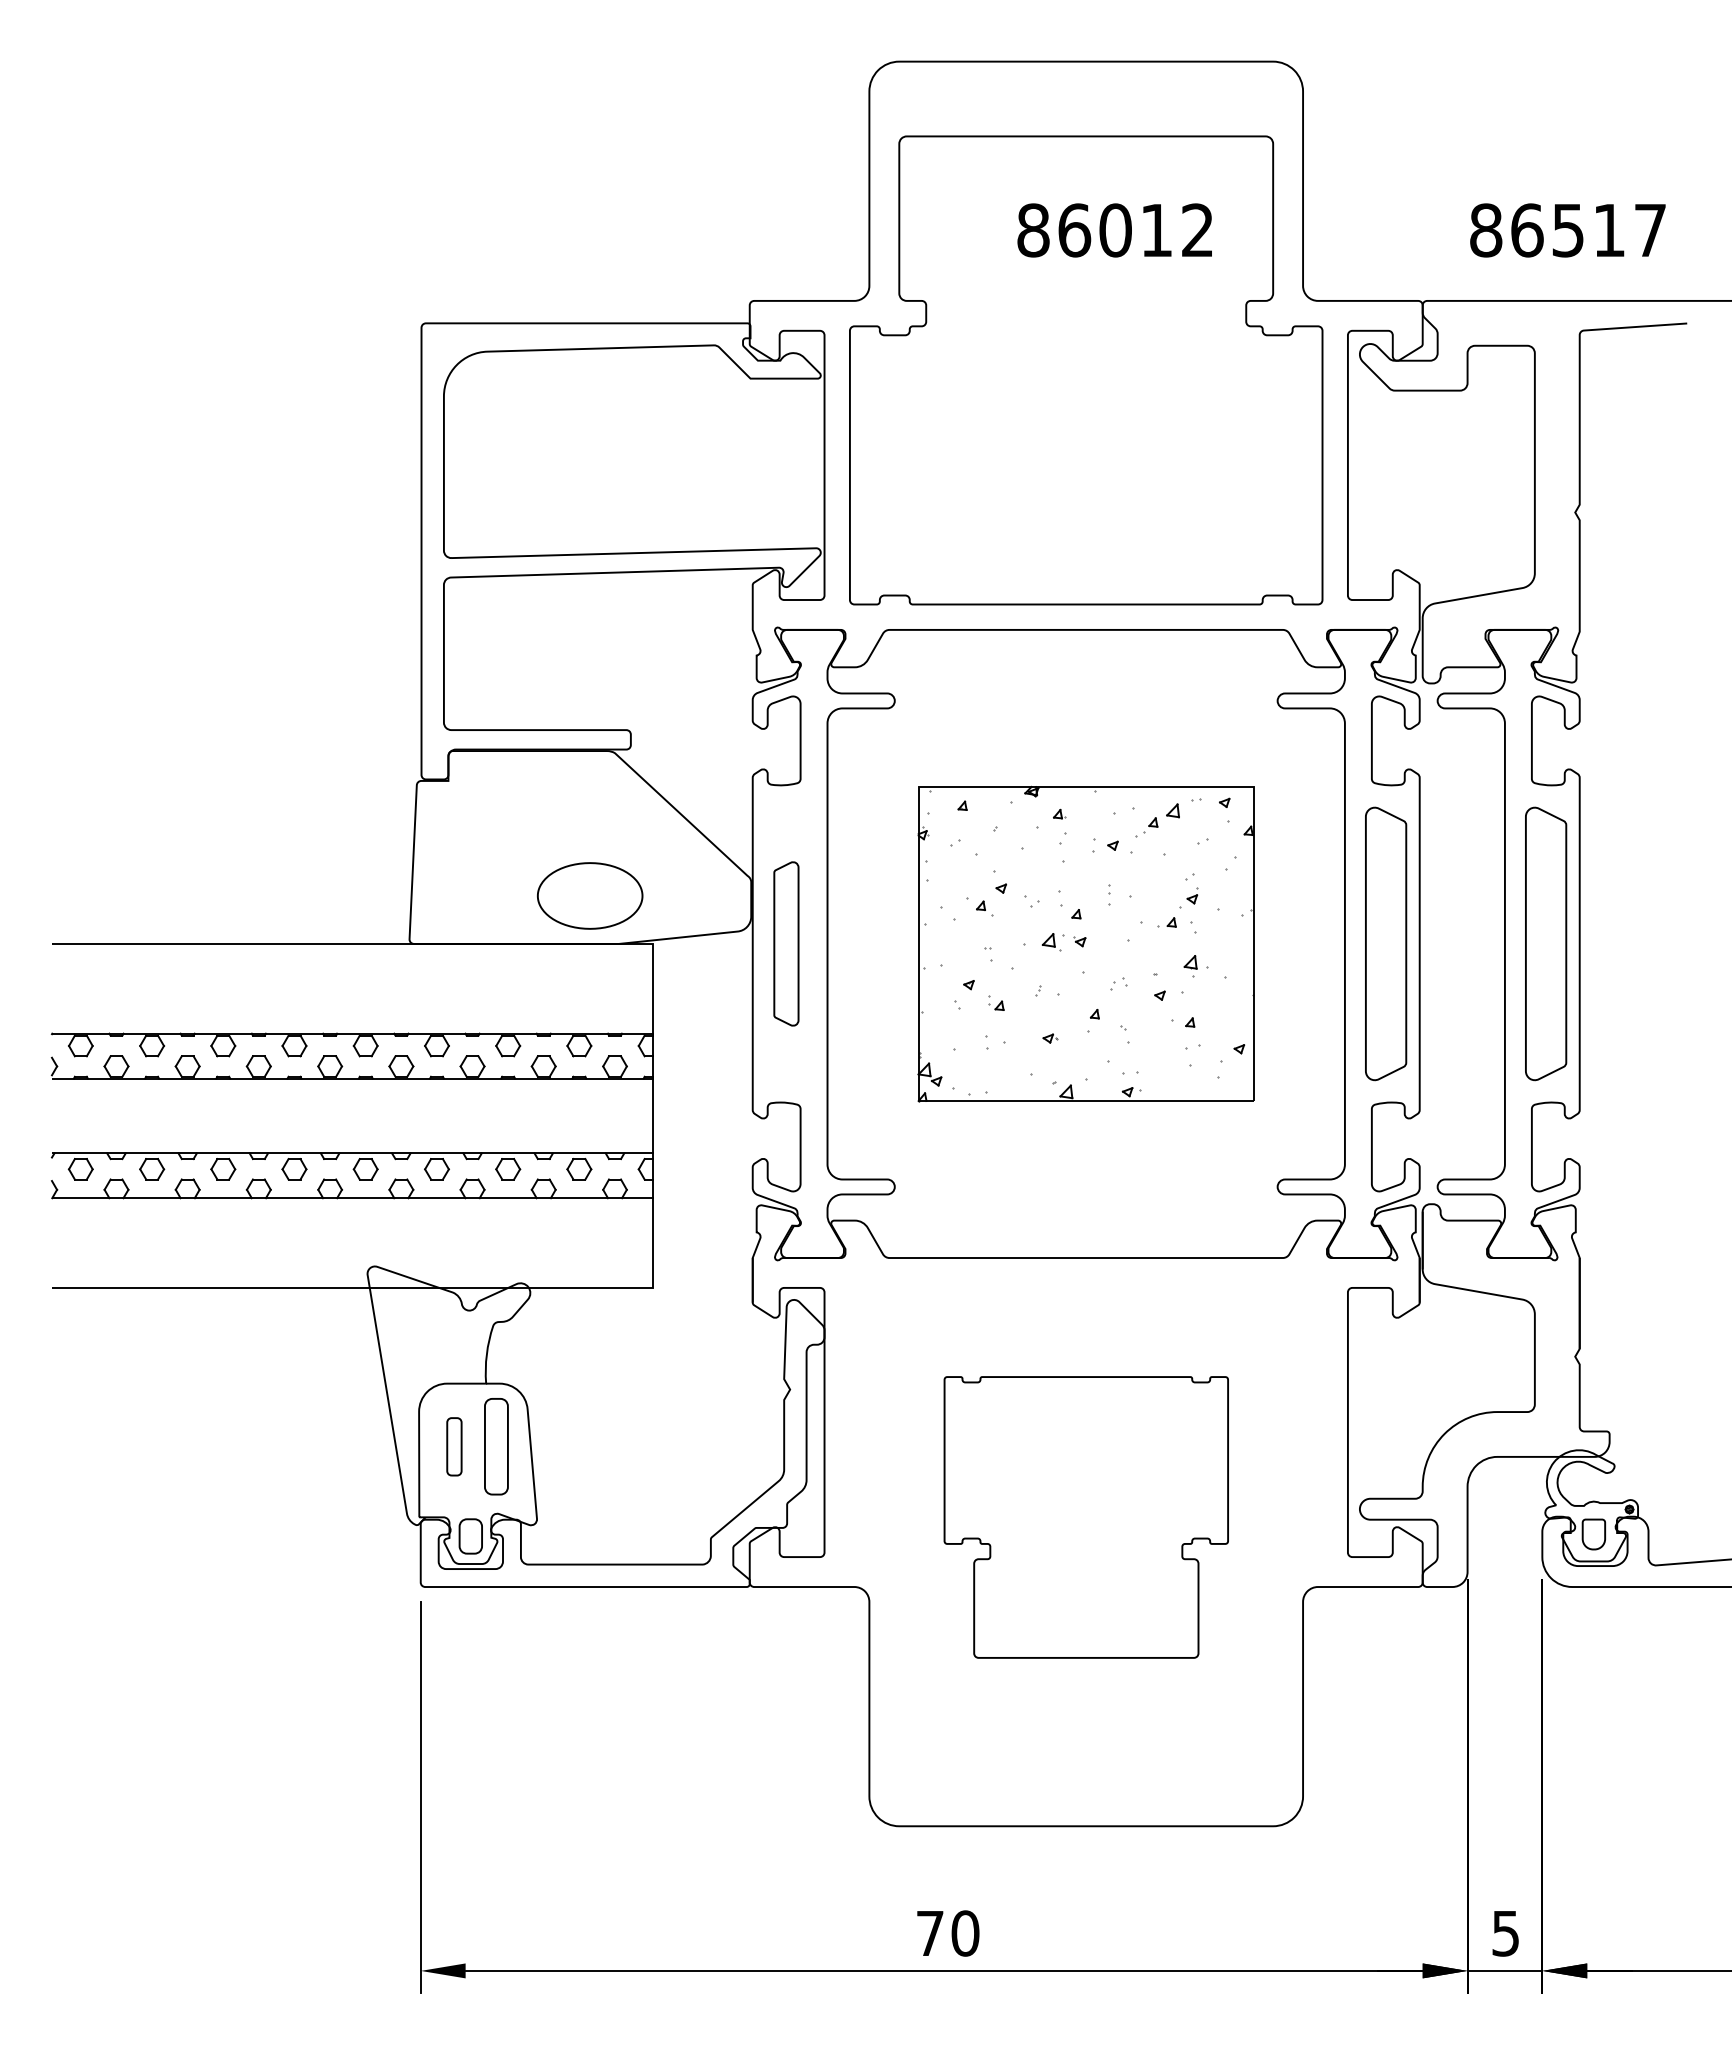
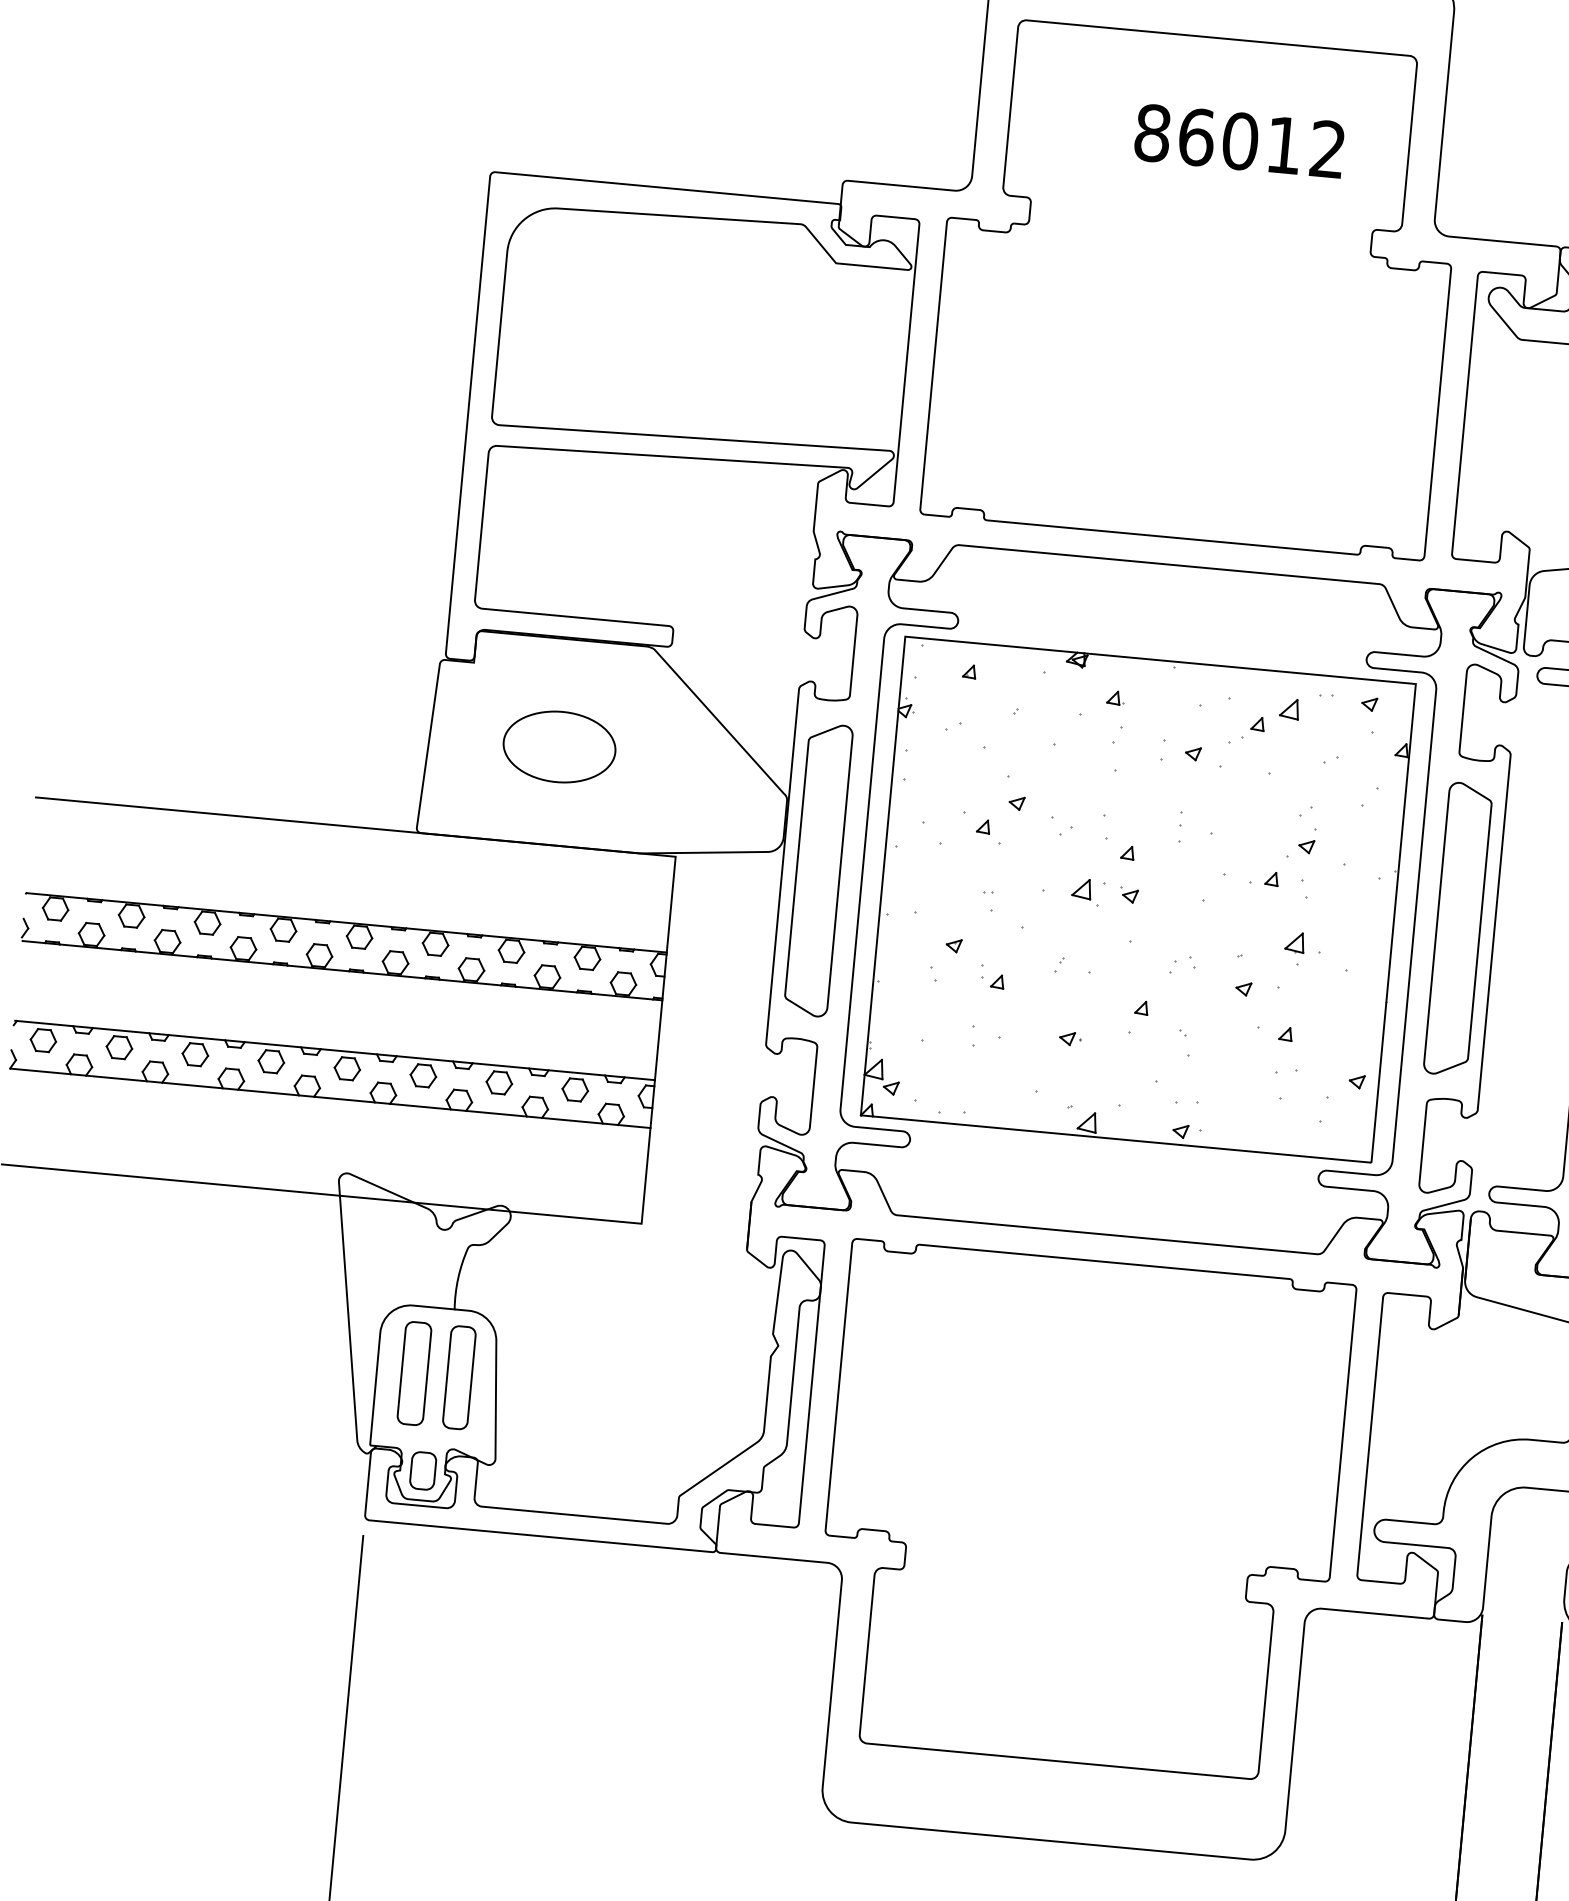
part: (590, 895) -> (559, 746), moved
part: (786, 943) -> (818, 869), size x1.67
part: (1085, 943) -> (1137, 899), size x1.43
part: (454, 1446) -> (414, 1373), size x1.67
part: (1086, 1517) -> (1081, 1511), size x1.67

